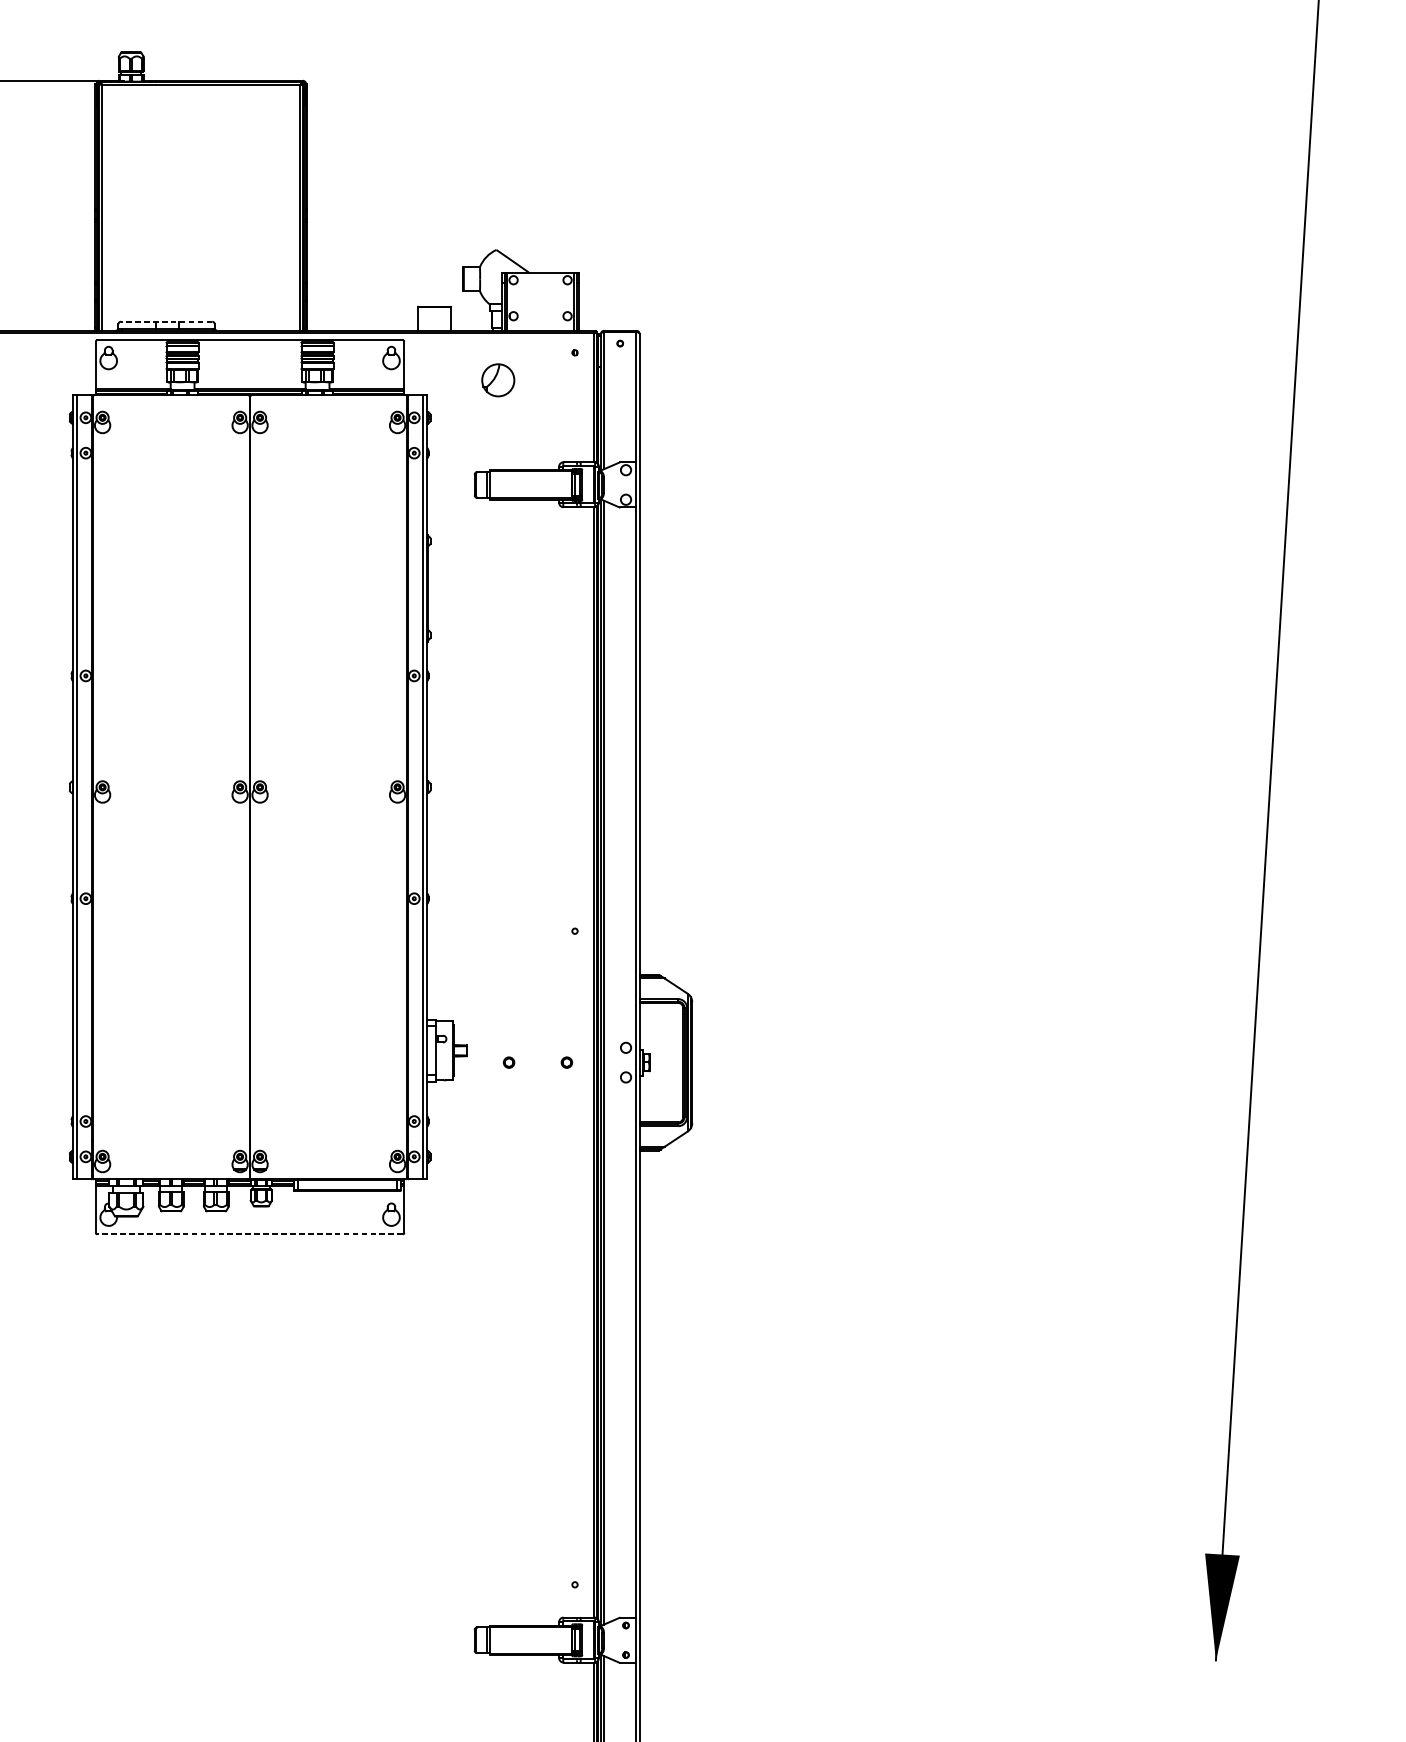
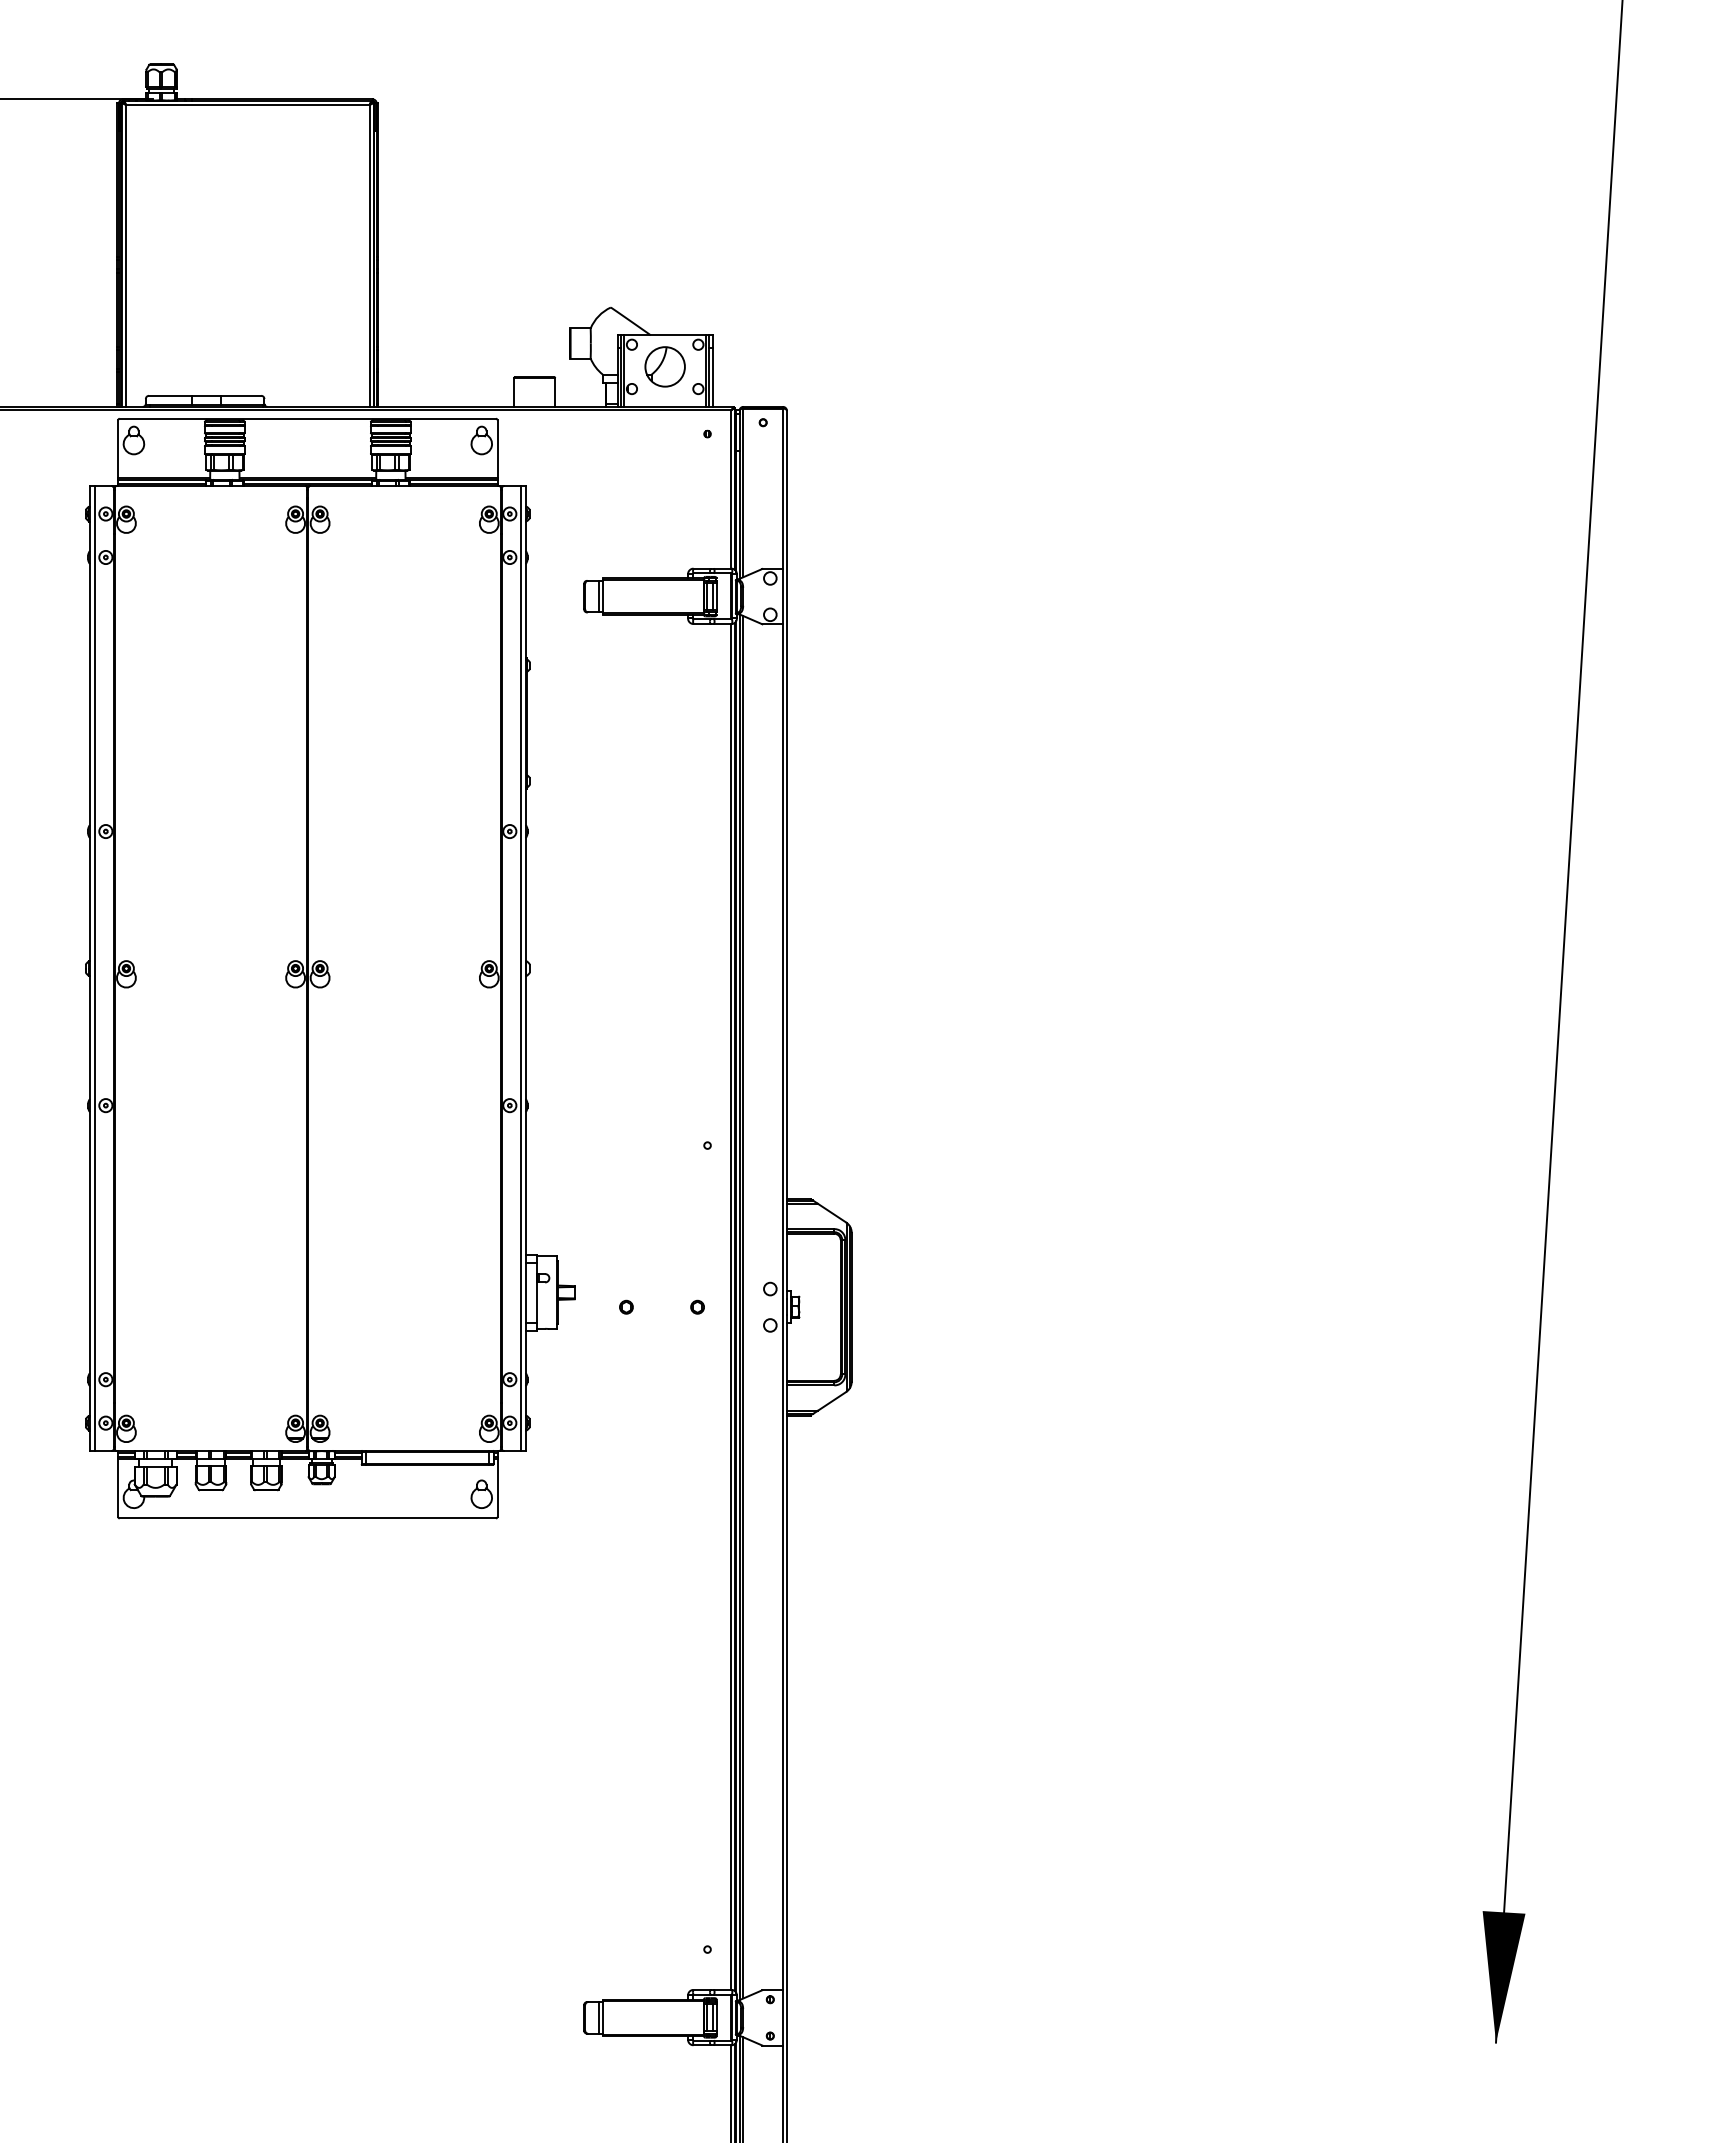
line: (166, 321) -> (204, 395), dashed -> solid
part: (497, 380) -> (664, 366), moved
line: (249, 1234) -> (307, 1518), dashed -> solid

